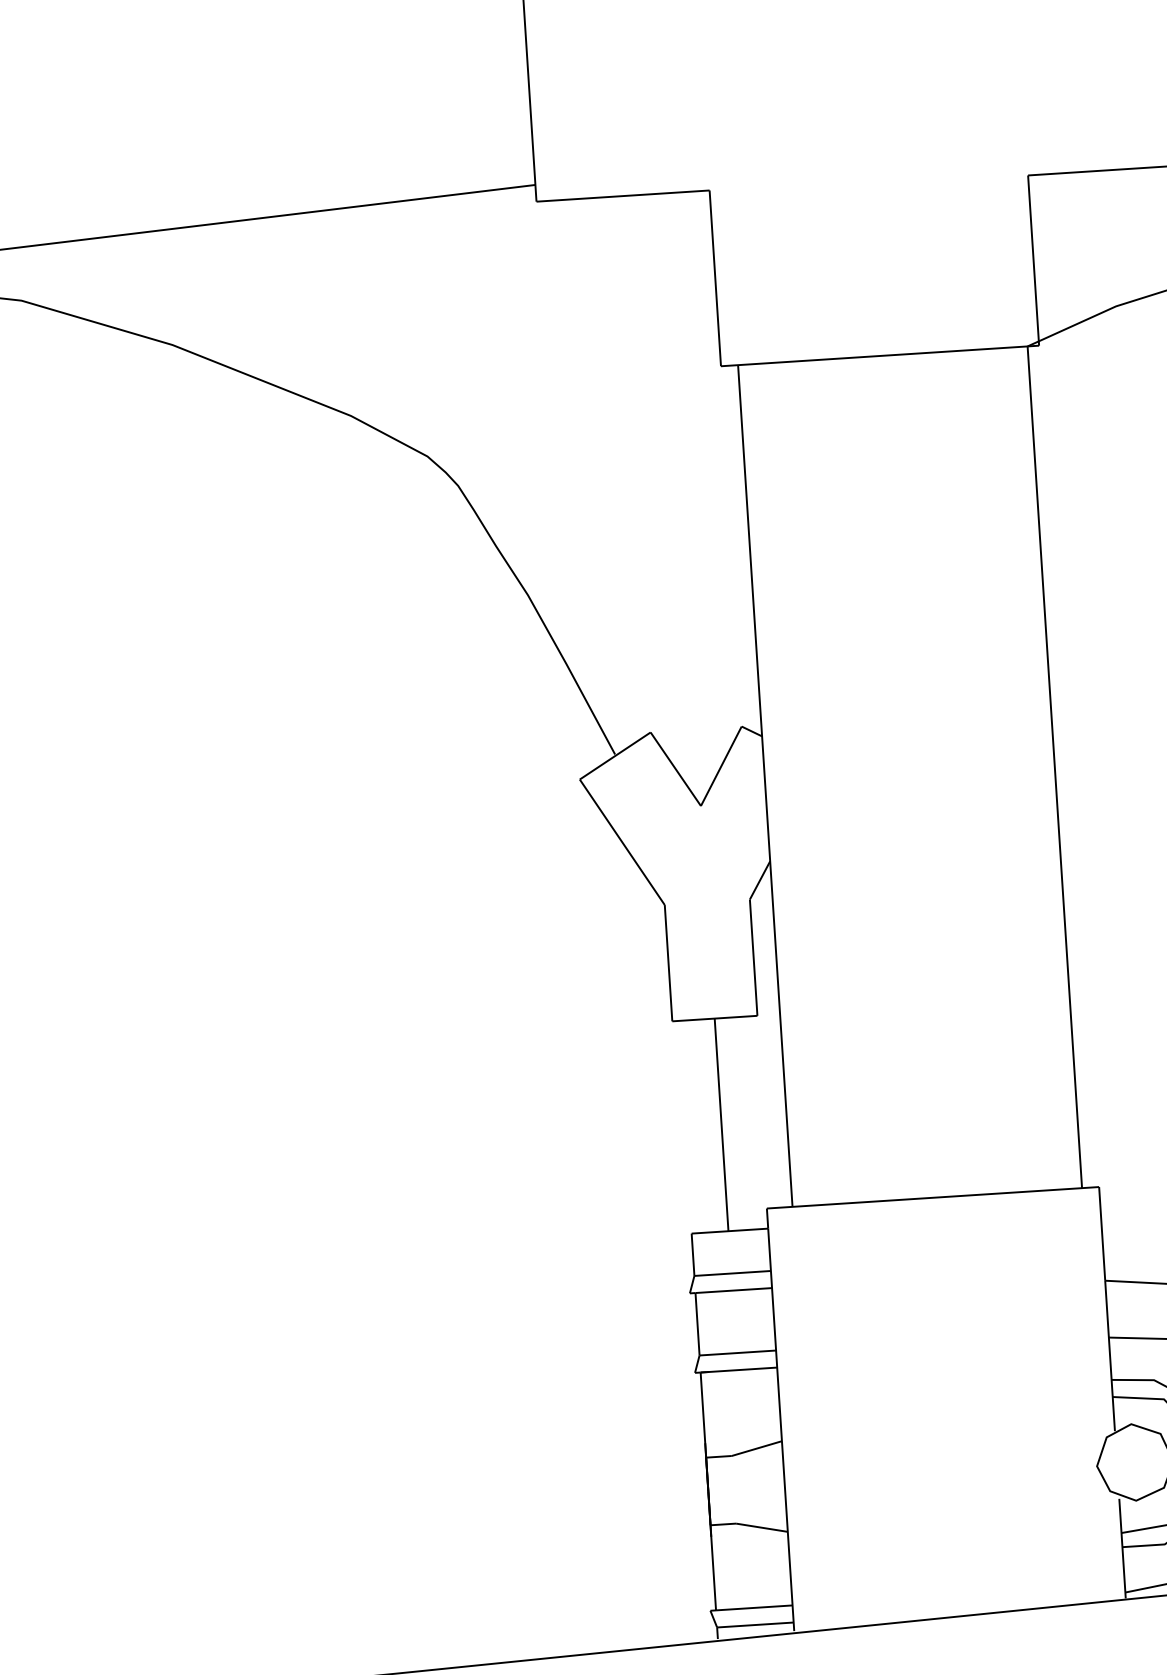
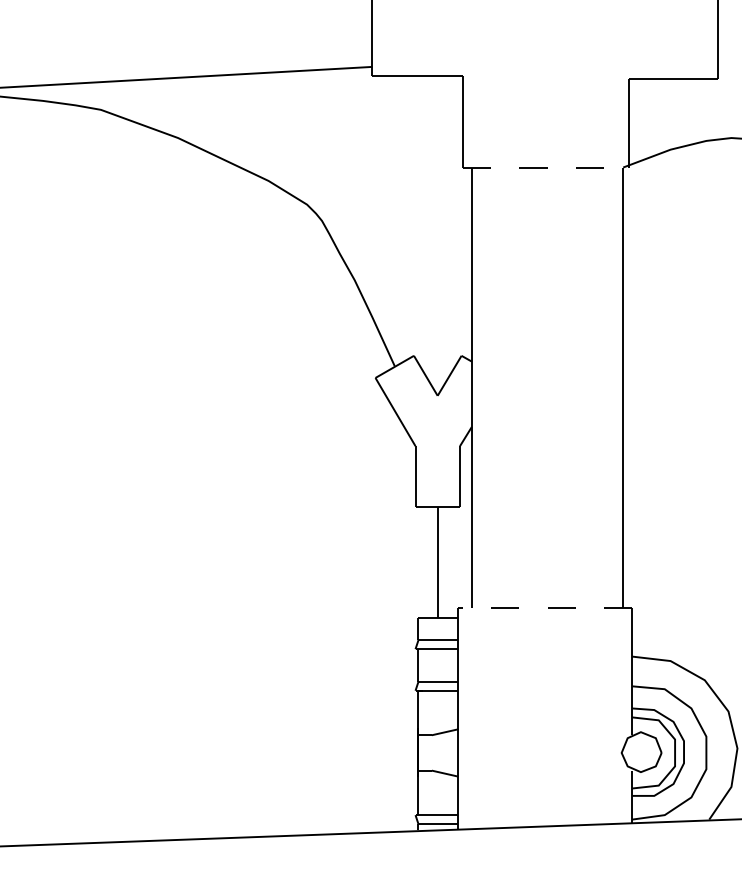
line: (880, 355) -> (546, 167), solid -> dashed
line: (933, 1197) -> (545, 607), solid -> dashed

